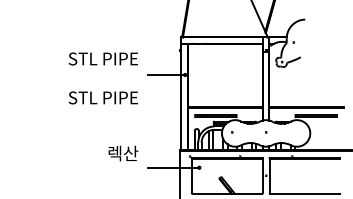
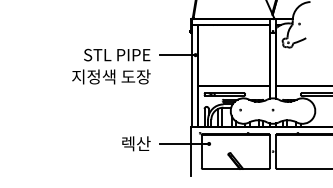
text: (102, 58) -> (116, 54), moved
text: (97, 97) -> (111, 76), STL PIPE -> 지정색 도장
text: (123, 153) -> (136, 143), moved

